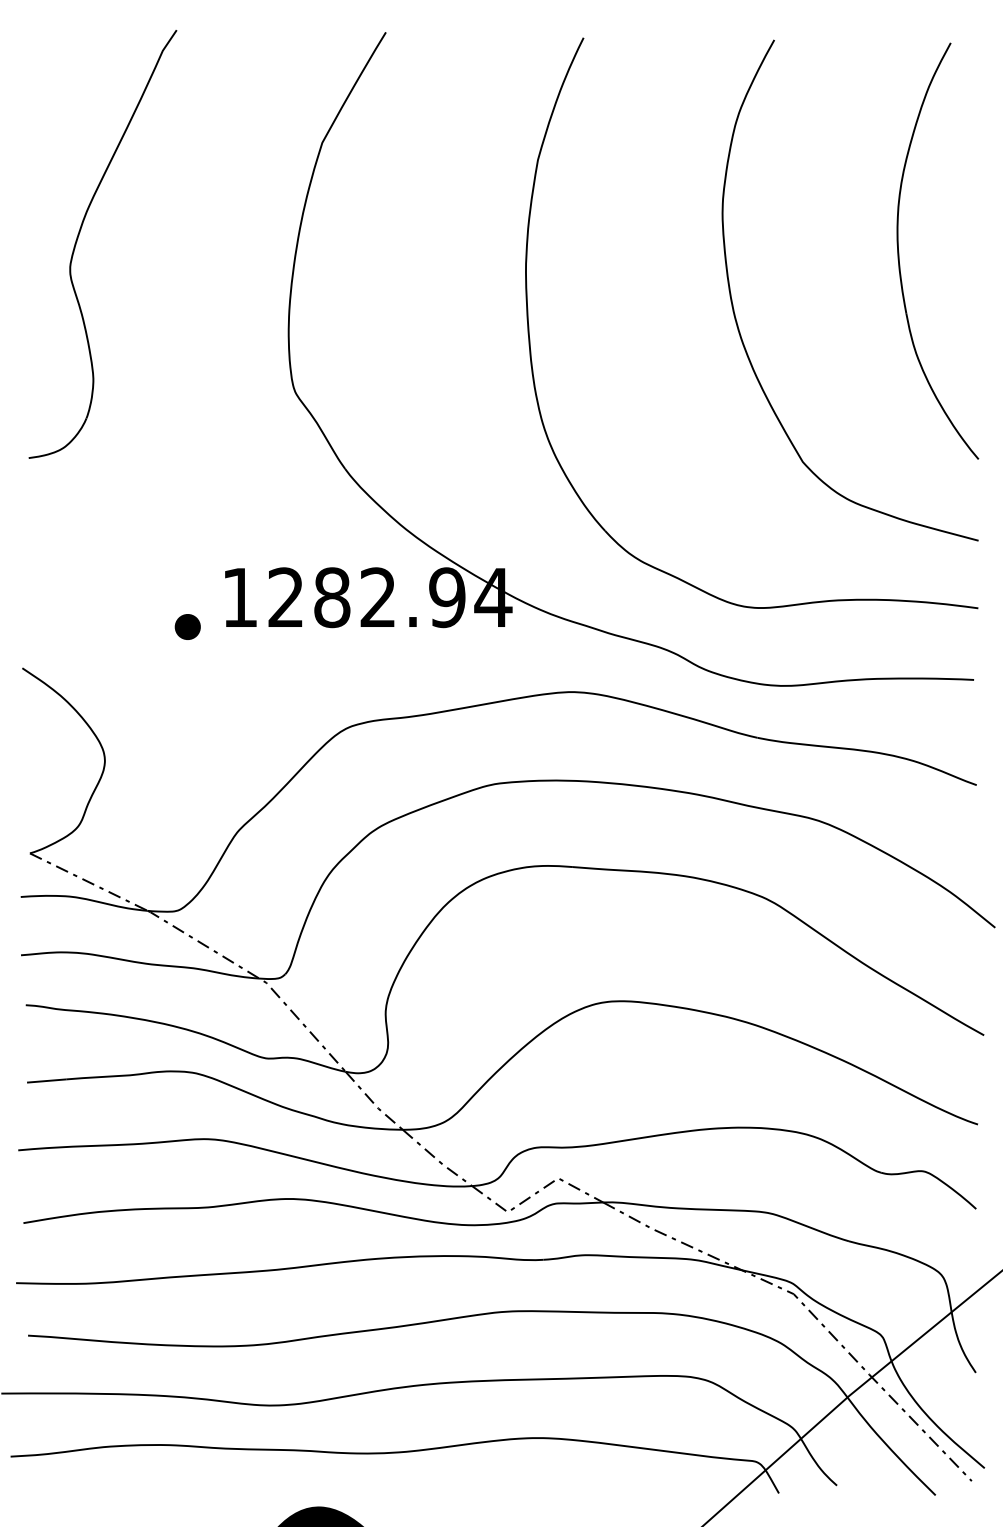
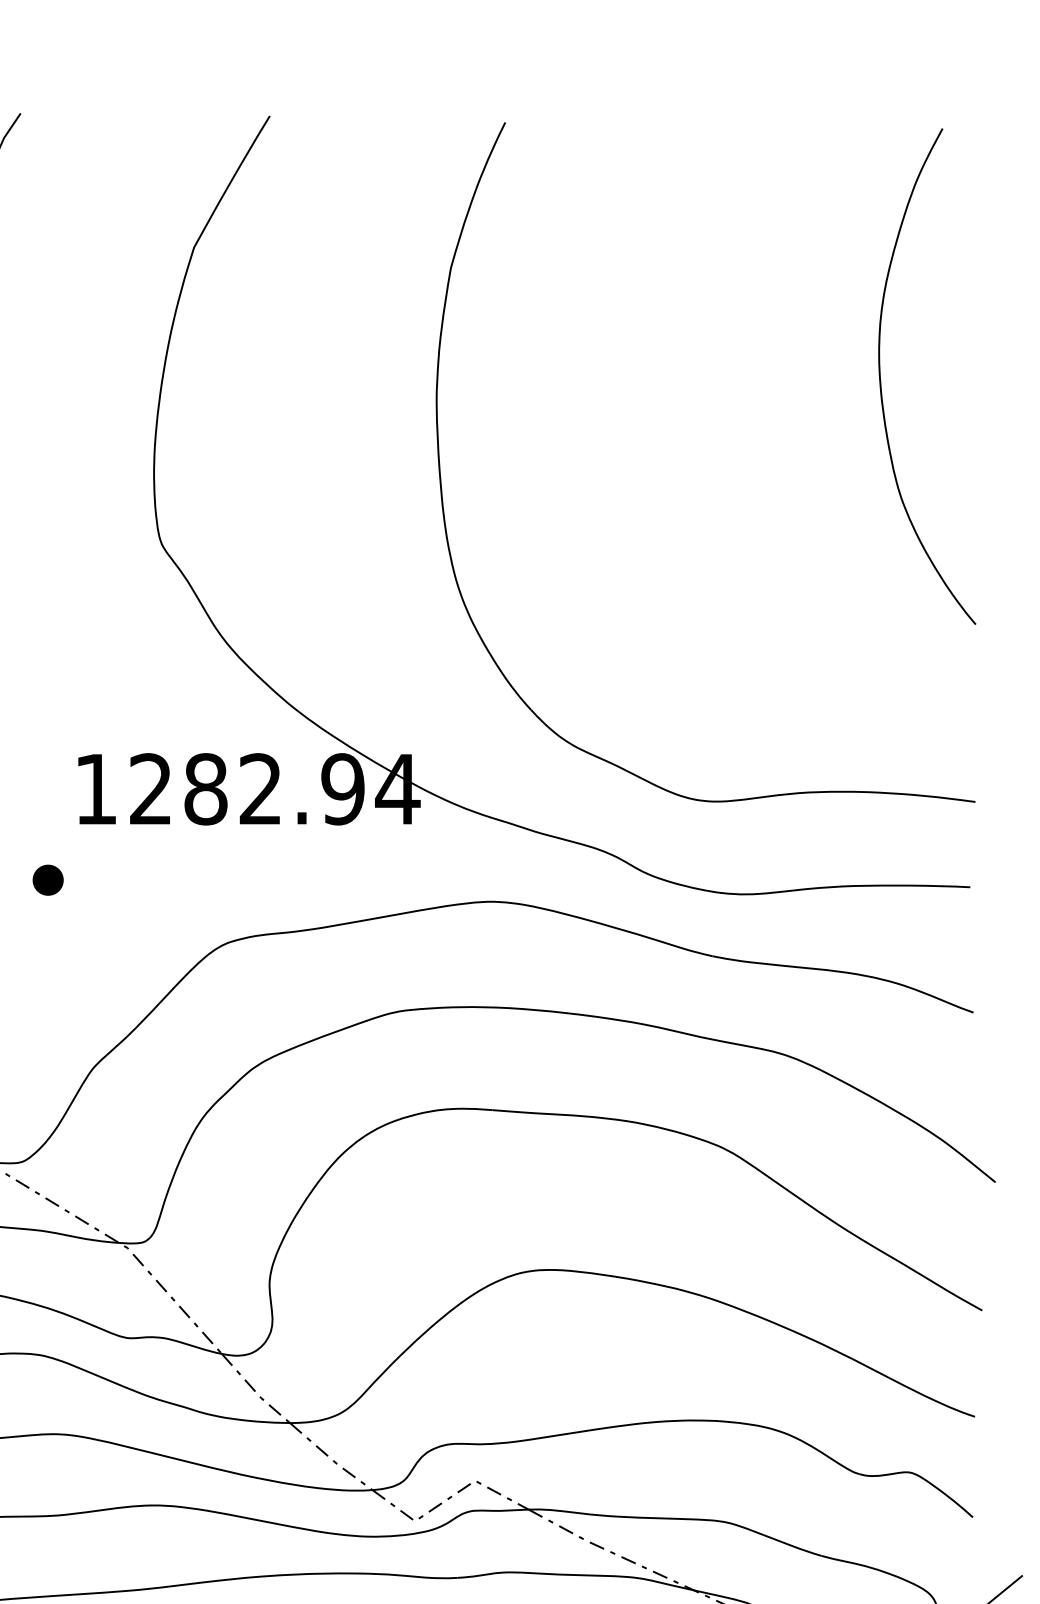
curve: (737, 321) -> (688, 460), removed
part: (187, 626) -> (47, 879), moved

